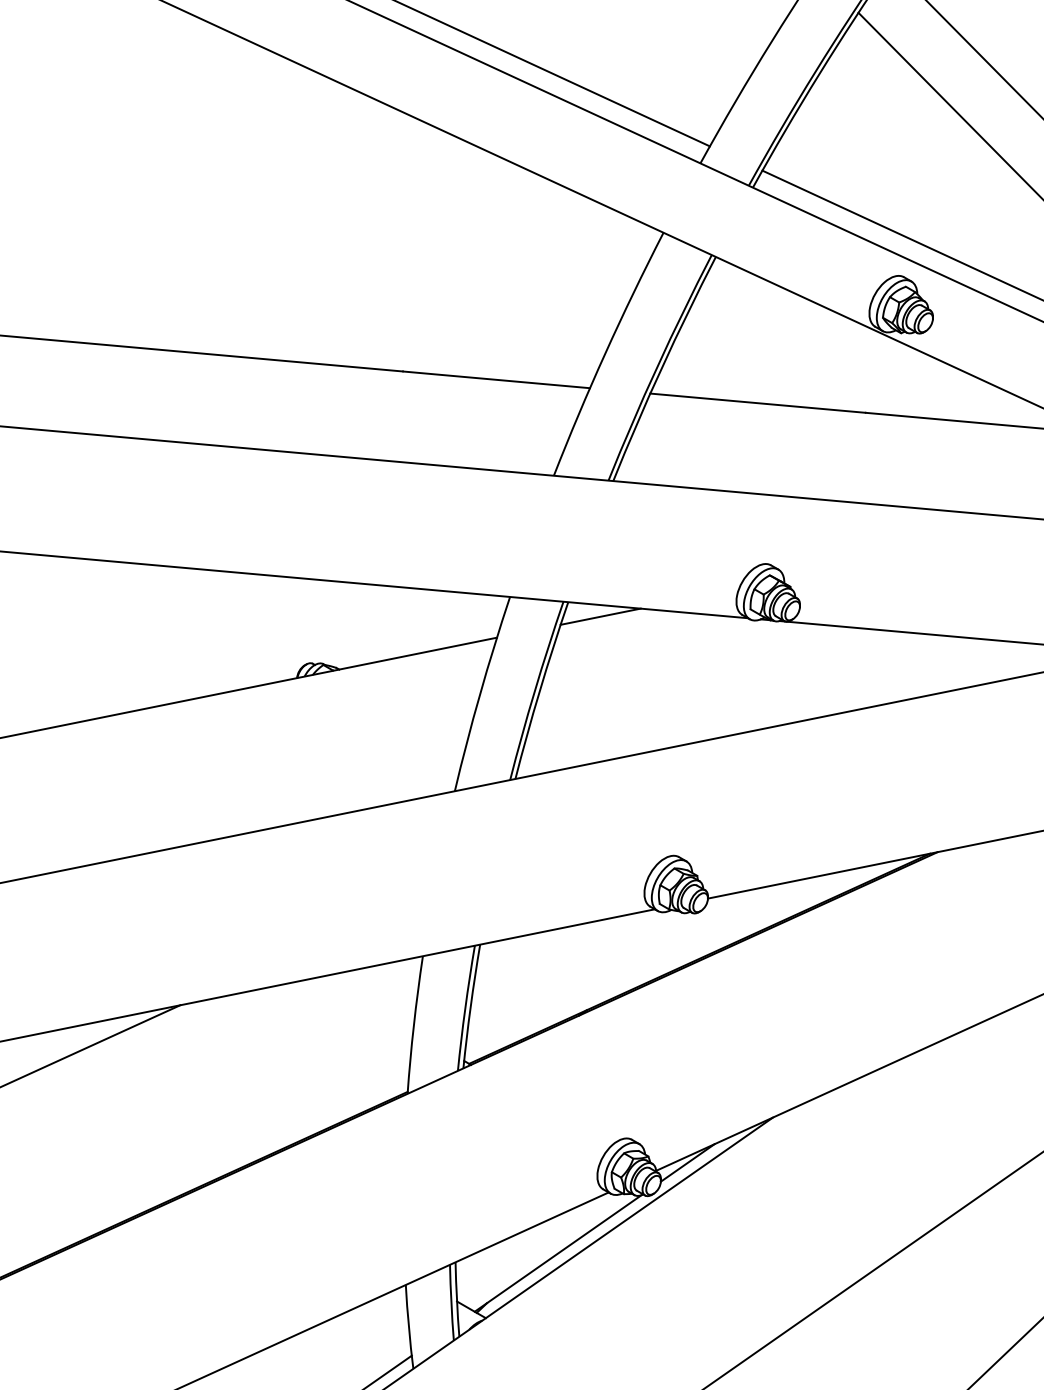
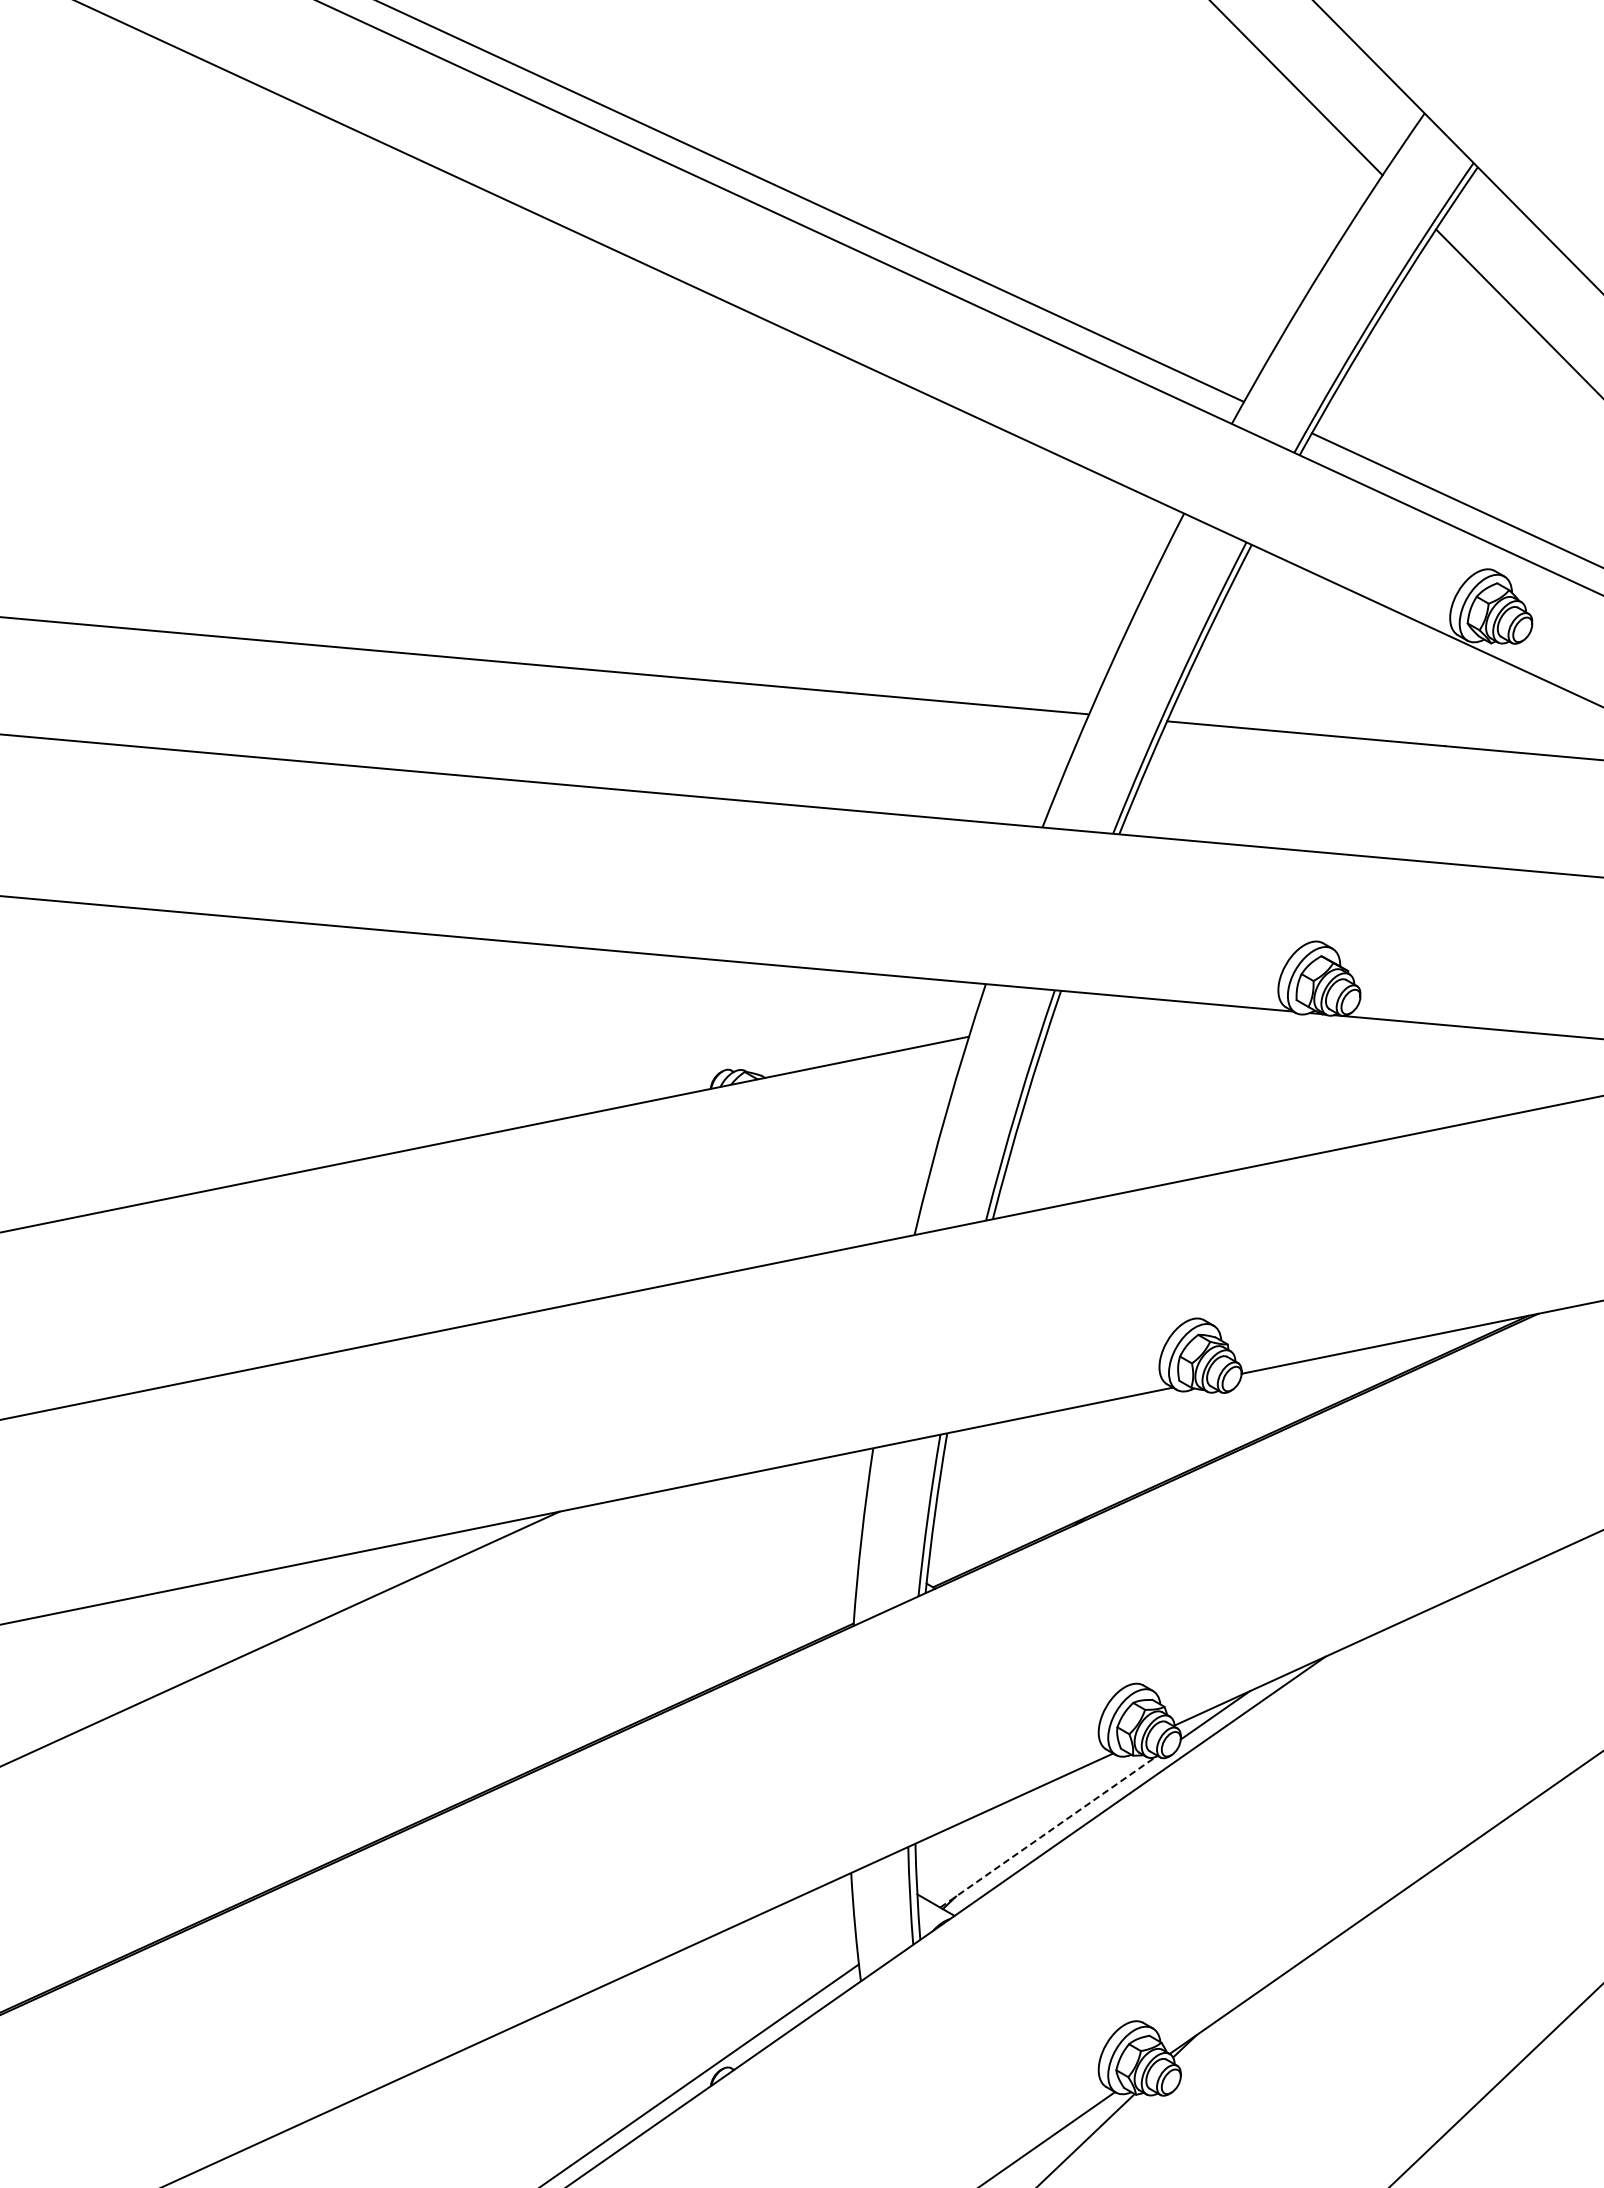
line: (600, 616) -> (1102, 1009), removed
line: (558, 1253) -> (1048, 1832), solid -> dashed

